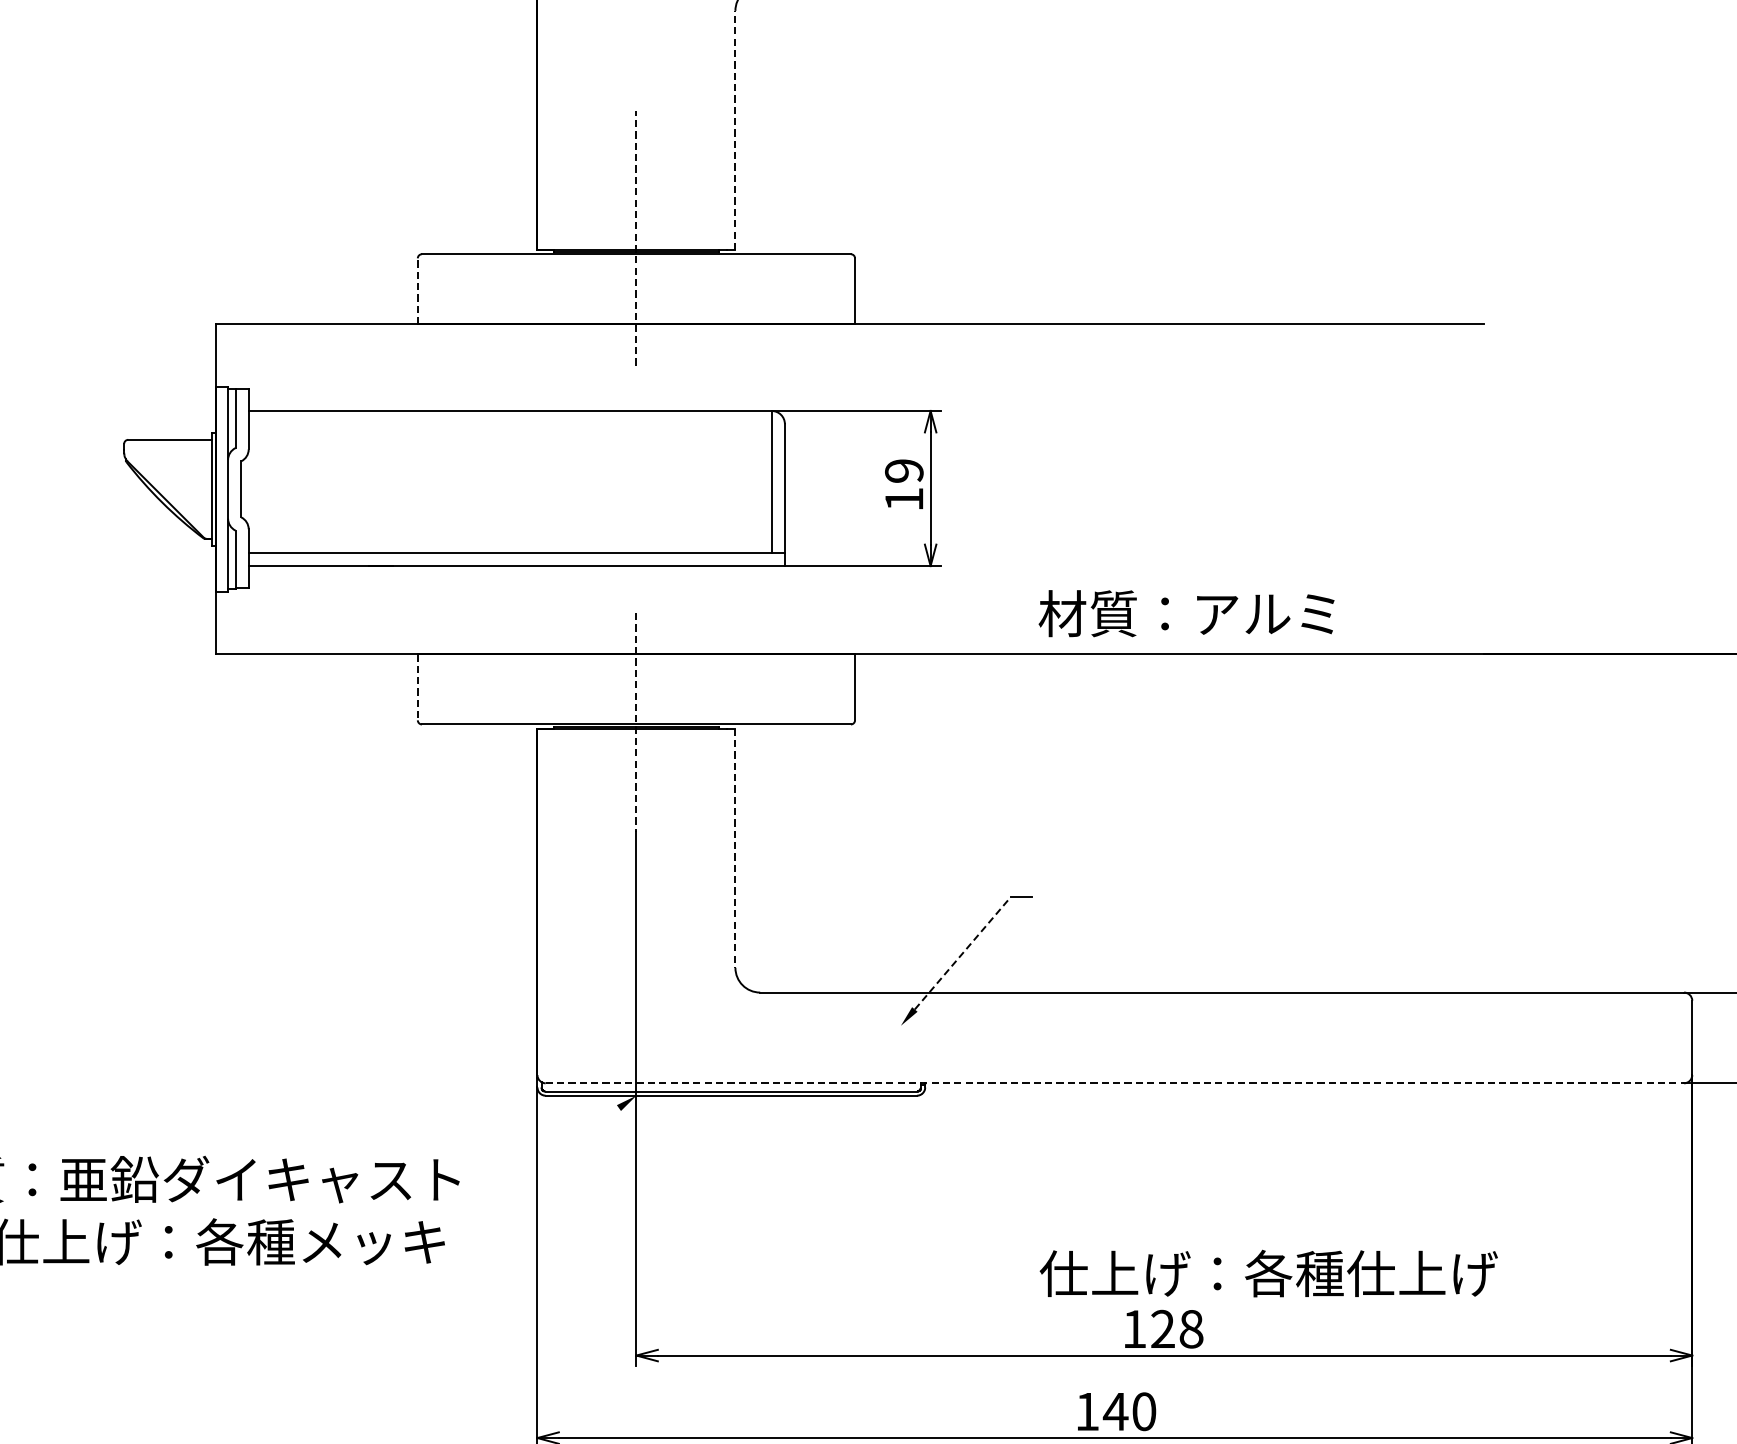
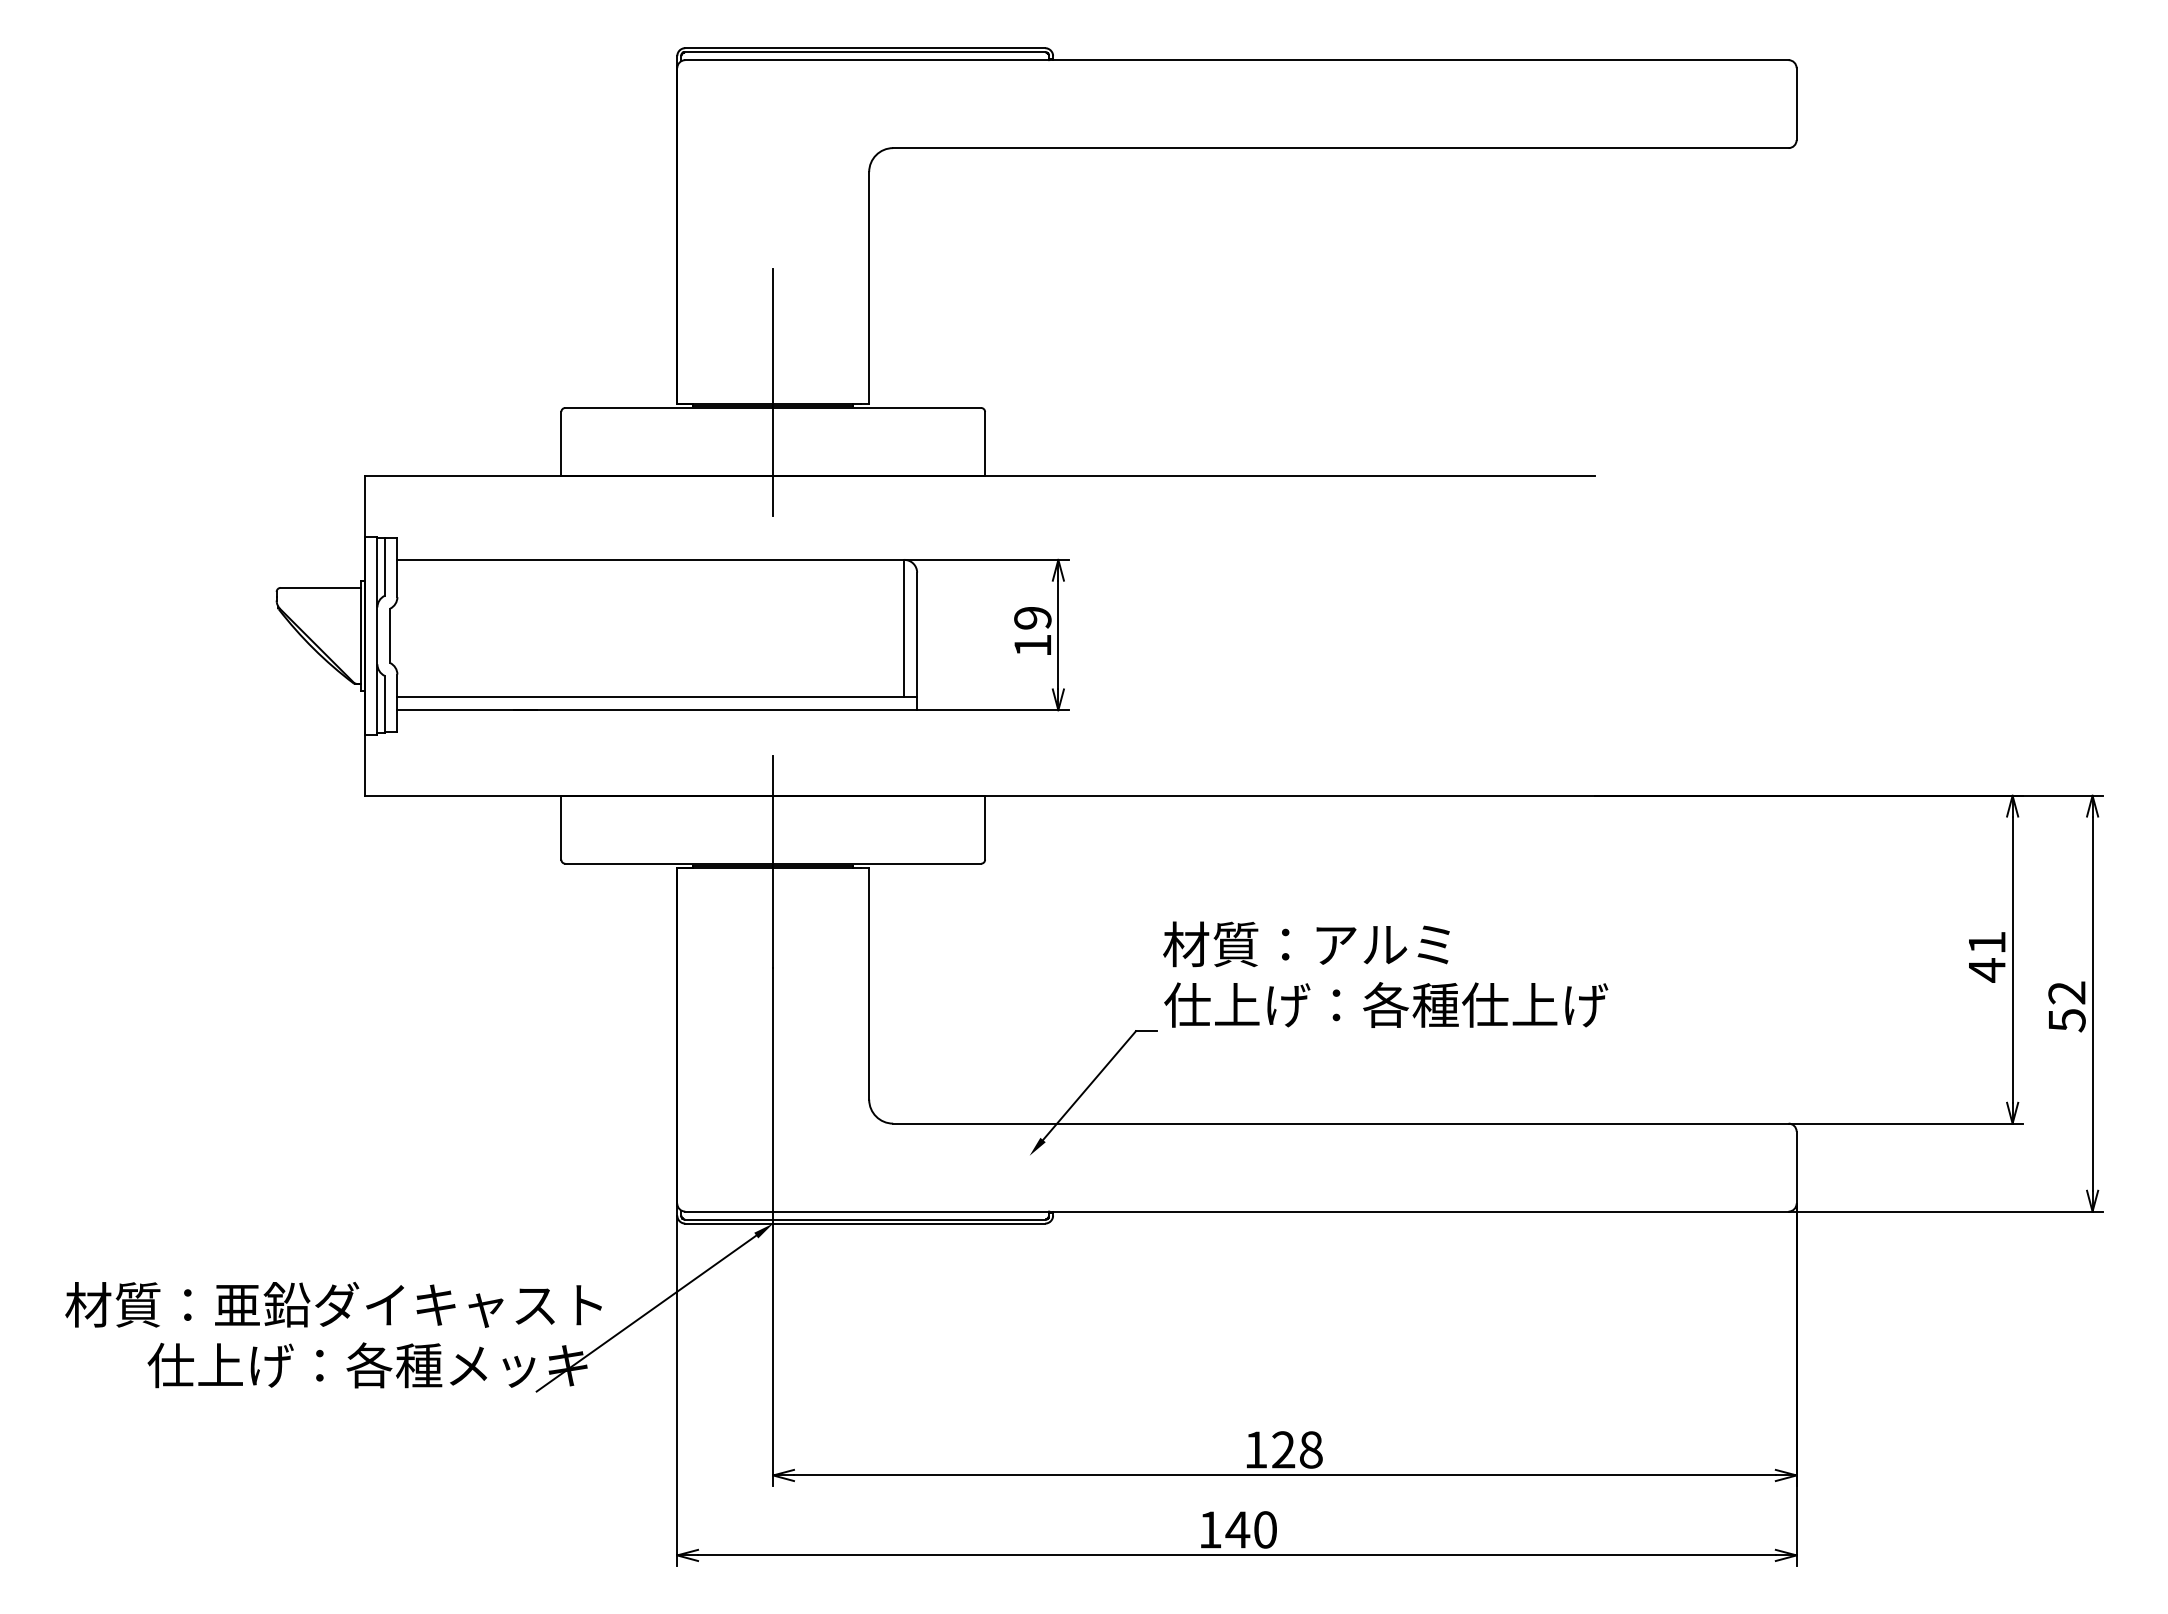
line: (735, 130) -> (869, 288), dashed -> solid
line: (636, 238) -> (773, 392), dashed -> solid
line: (417, 290) -> (561, 443), dashed -> solid
text: (1186, 613) -> (1306, 944), moved
line: (417, 687) -> (561, 827), dashed -> solid
line: (636, 722) -> (773, 861), dashed -> solid
line: (735, 848) -> (869, 983), dashed -> solid
line: (962, 953) -> (1089, 1085), dashed -> solid
line: (1114, 1083) -> (1236, 1211), dashed -> solid
line: (505, 1188) -> (646, 1313), added
text: (1269, 1273) -> (1386, 1004), moved

